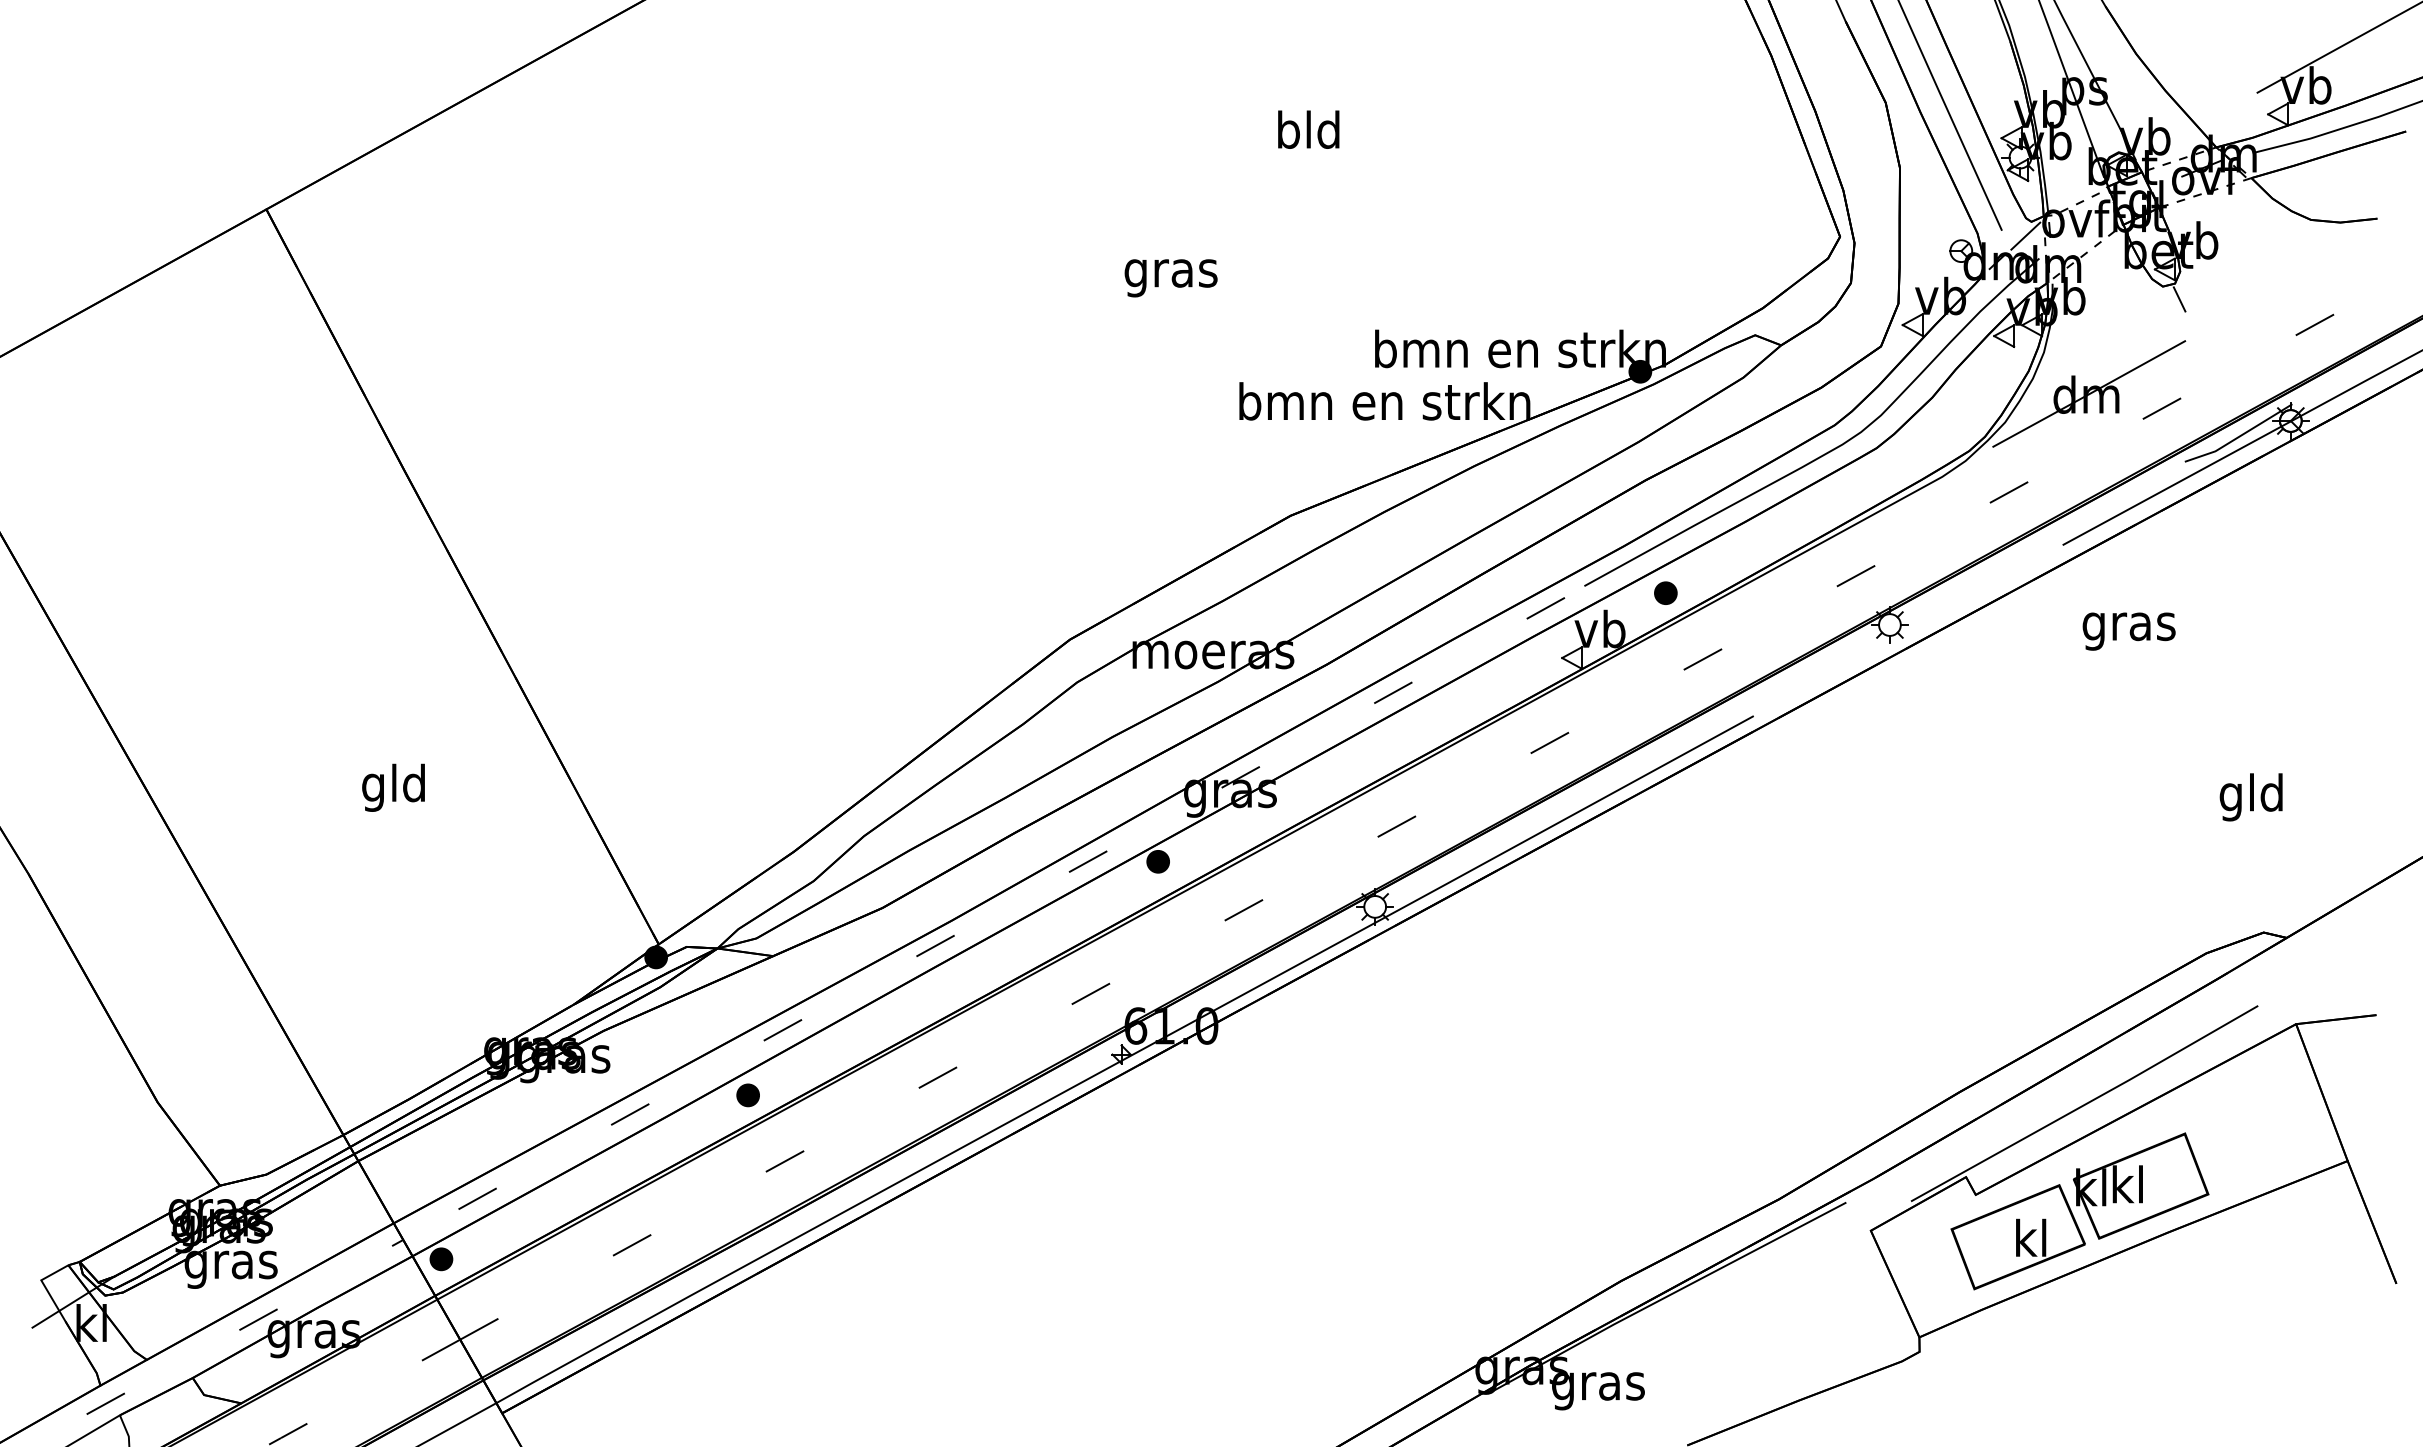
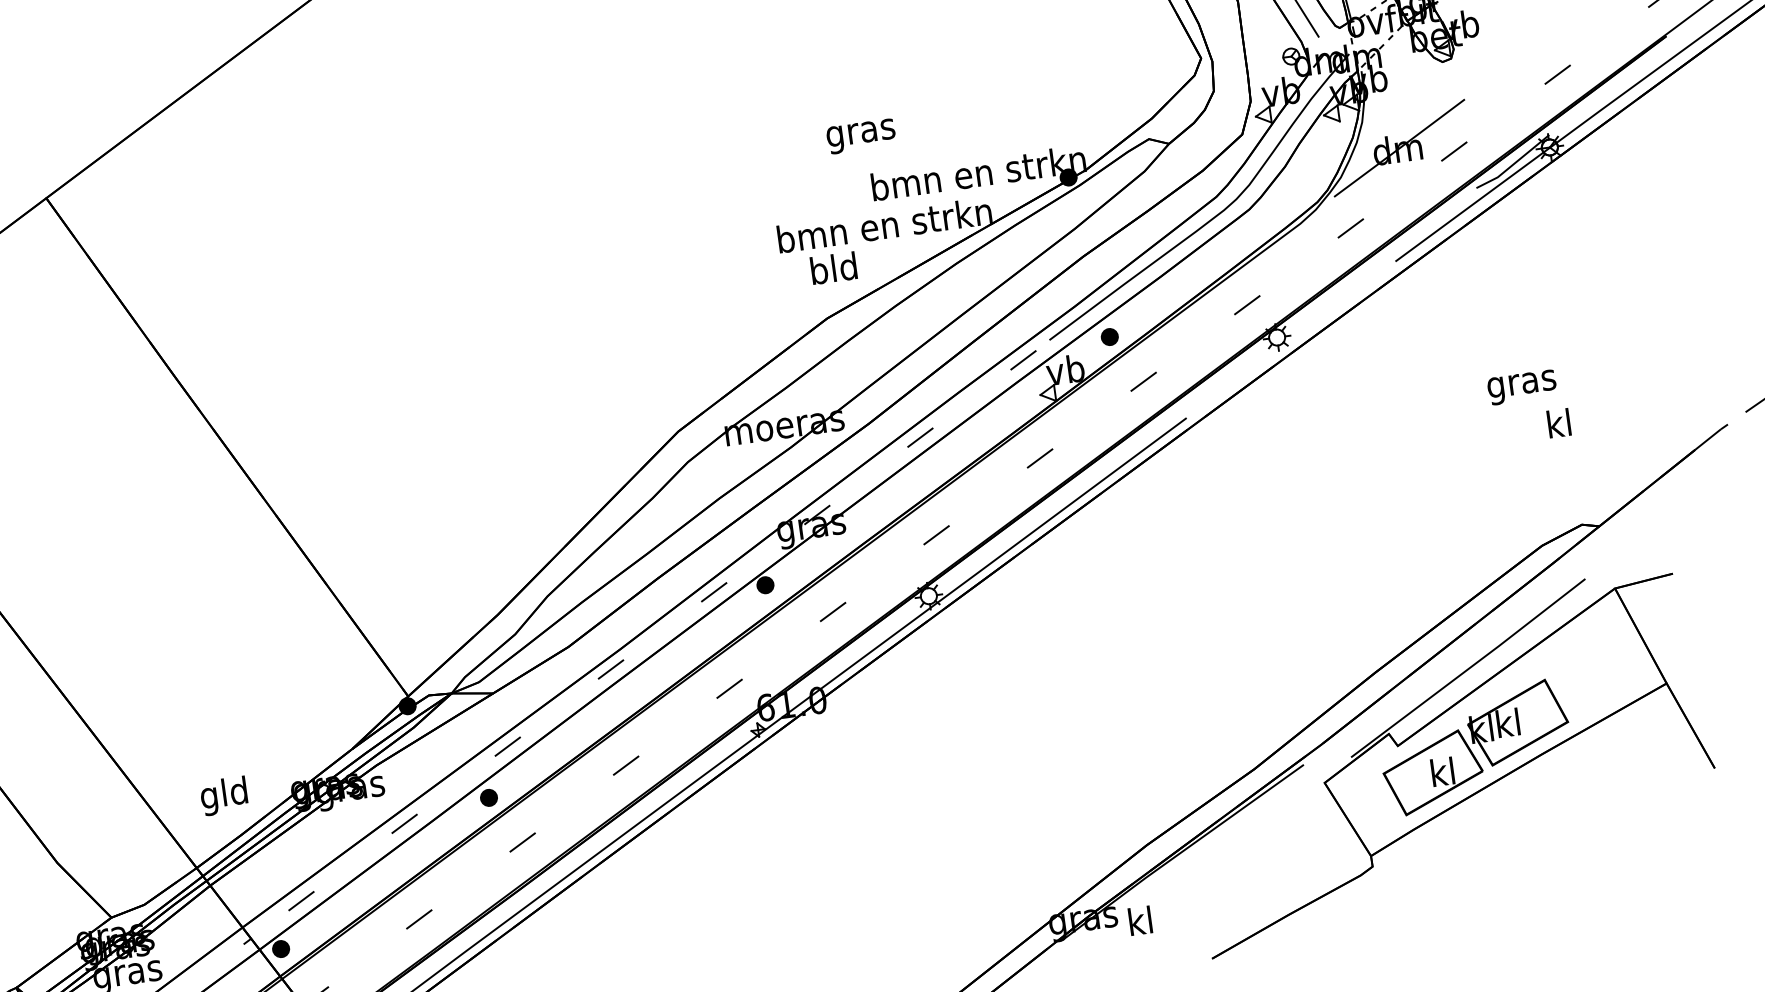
text: (1308, 129) -> (833, 268), moved
line: (2025, 236) -> (1336, 39), removed
text: (1170, 278) -> (860, 136), moved
line: (2179, 299) -> (1456, 69), removed
text: (2128, 631) -> (1521, 387), moved
text: (393, 787) -> (224, 795), moved
text: (2250, 797) -> (1558, 427), gld -> kl
text: (1598, 1386) -> (1141, 924), gras -> kl

